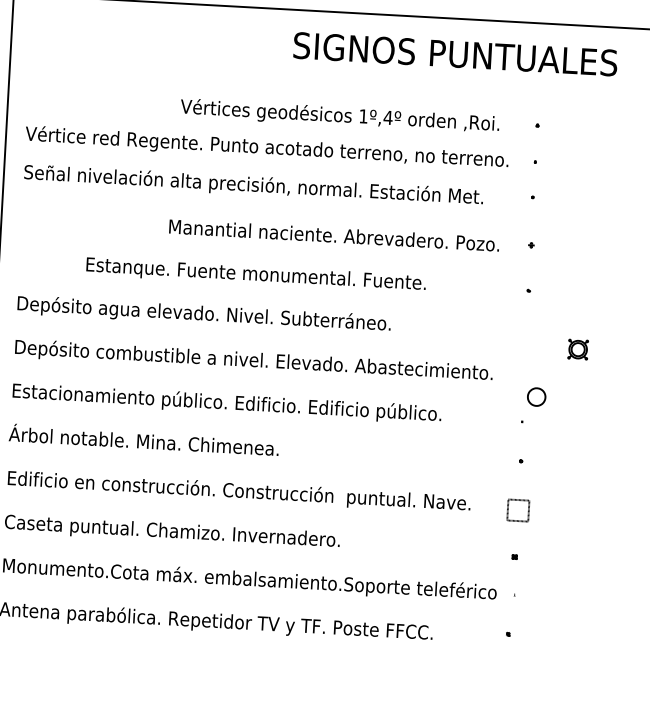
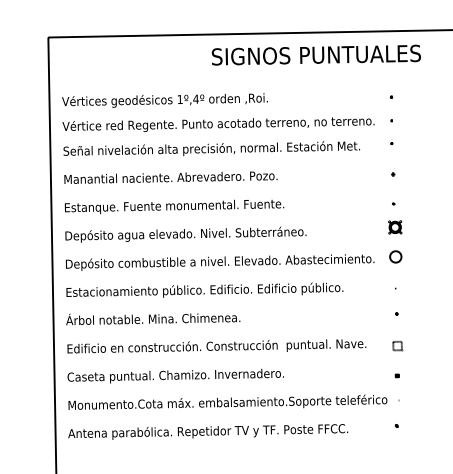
text: (454, 53) -> (315, 54), moved
text: (339, 116) -> (164, 100), moved
text: (333, 235) -> (170, 177), moved
text: (256, 274) -> (174, 206), moved
part: (578, 349) -> (395, 227), moved
part: (536, 396) -> (395, 256), moved
part: (518, 511) -> (397, 346), size x0.62

